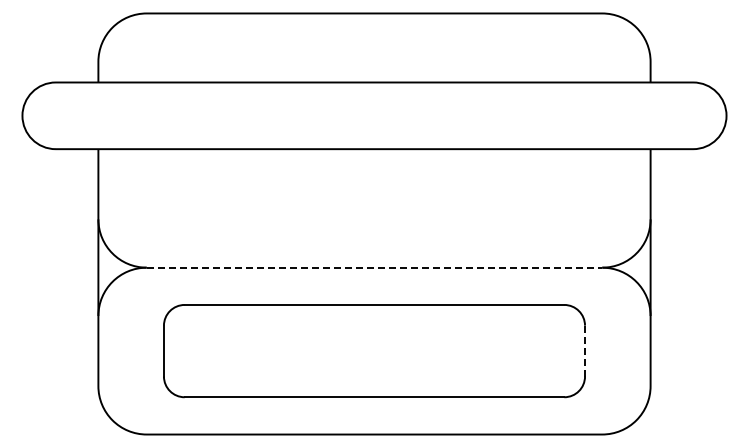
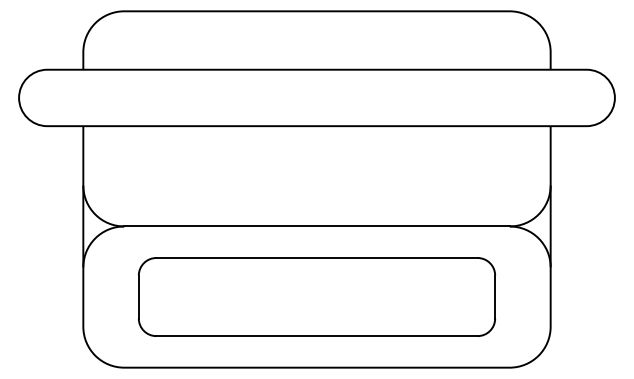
line: (374, 267) -> (317, 226), dashed -> solid
line: (585, 350) -> (495, 296), dashed -> solid

